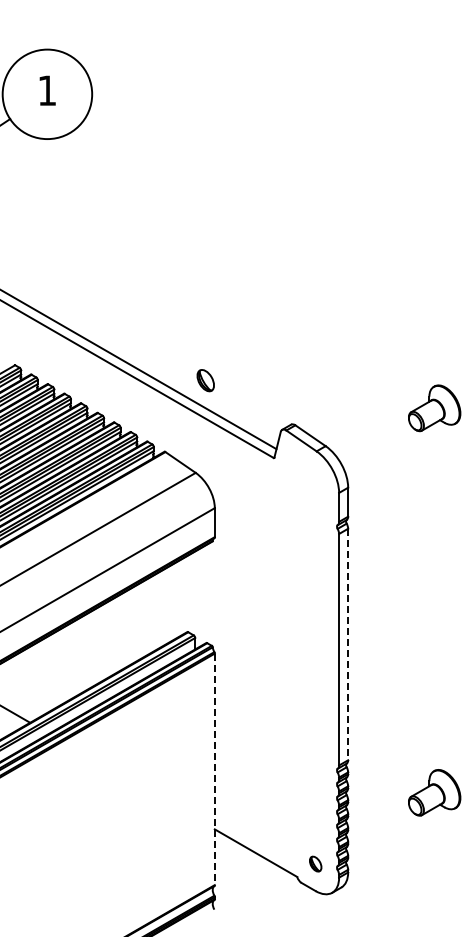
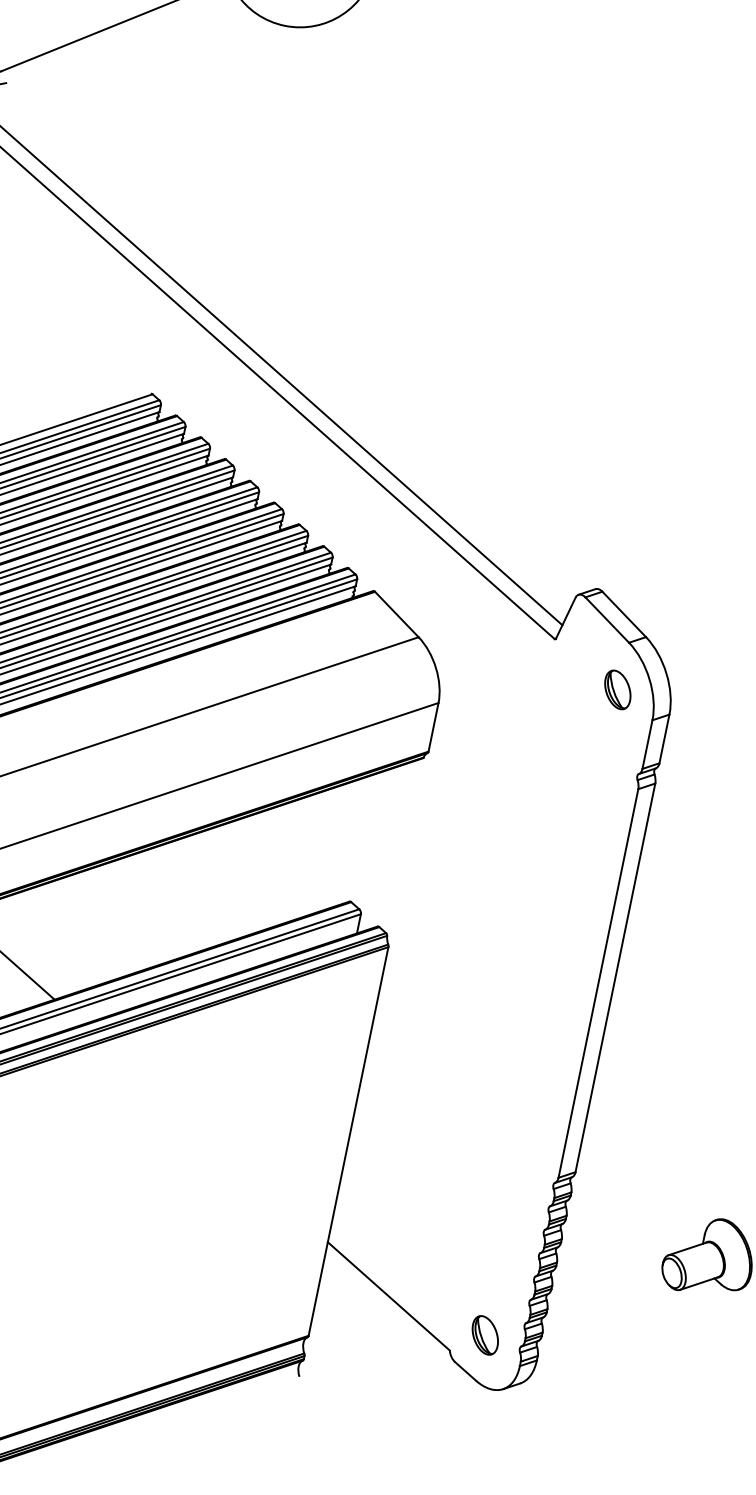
part: (205, 380) -> (617, 689), moved
line: (348, 644) -> (615, 977), dashed -> solid
line: (214, 769) -> (347, 1141), dashed -> solid
part: (315, 863) -> (485, 1334), size x1.43

